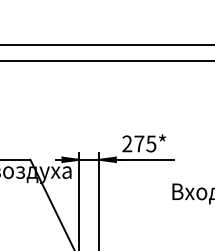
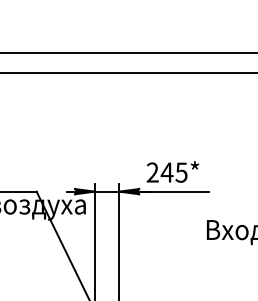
text: (138, 143) -> (166, 172), 275* -> 245*

